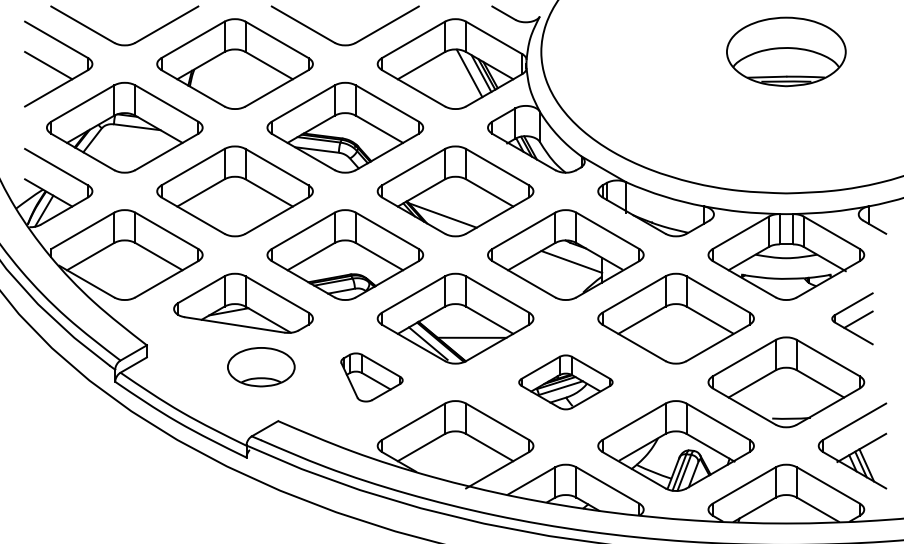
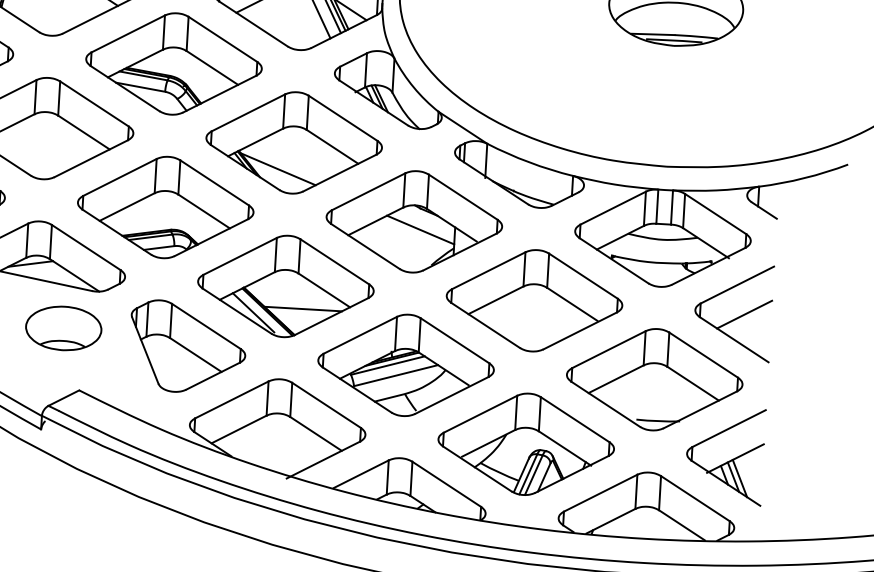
part: (852, 318) -> (733, 312), size x1.67
part: (371, 377) -> (187, 347), size x1.67
part: (565, 382) -> (405, 365), size x1.67

